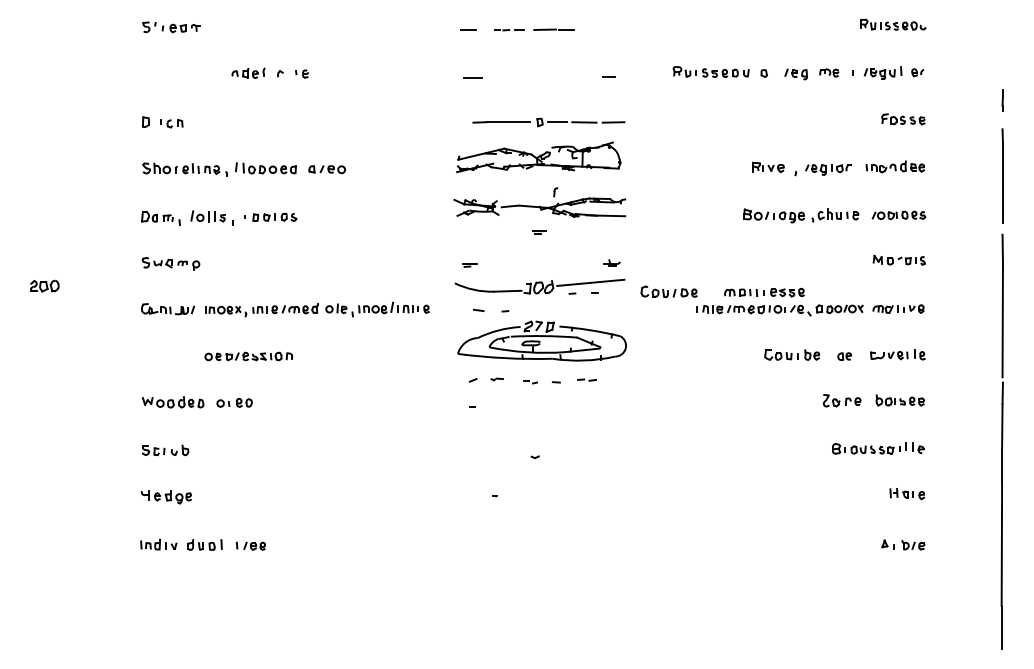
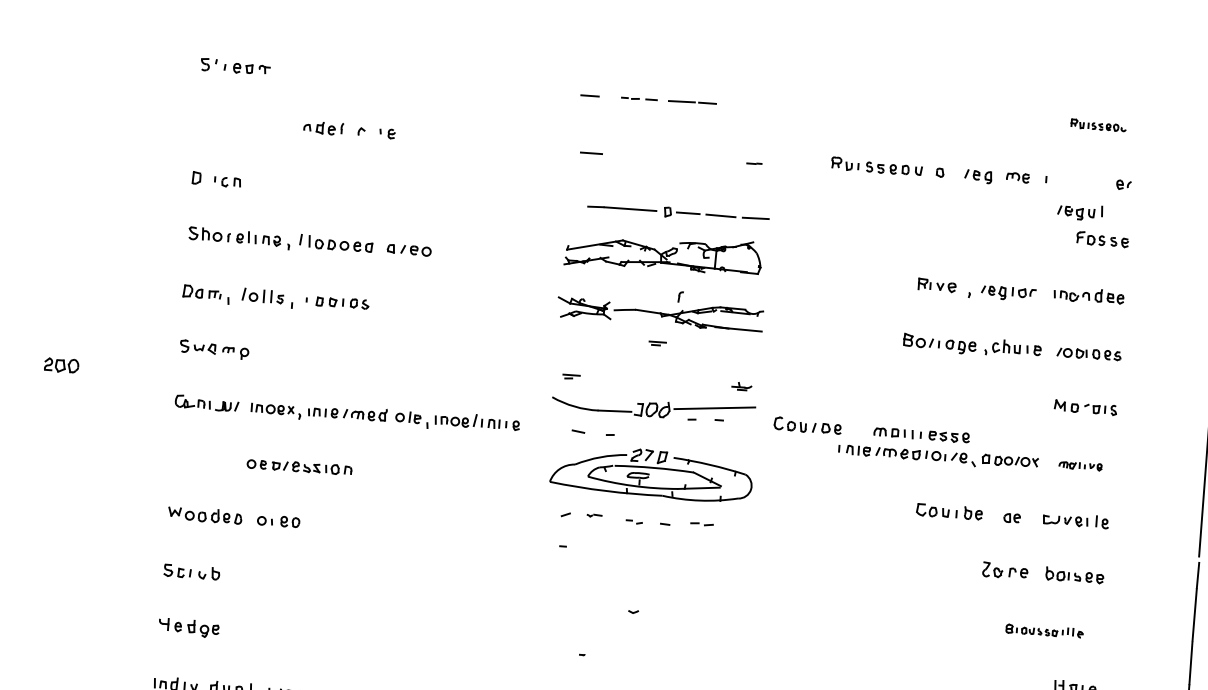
part: (893, 24) -> (1098, 125), size x0.7
part: (882, 72) -> (1079, 211), moved
part: (898, 308) -> (1080, 465), size x0.7
part: (878, 448) -> (1044, 631), size x0.7

